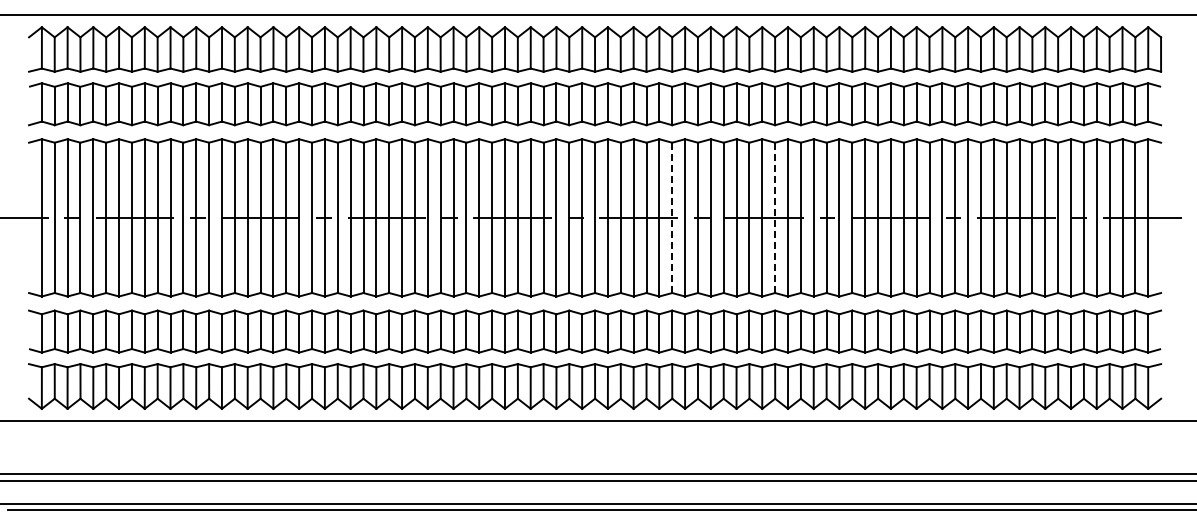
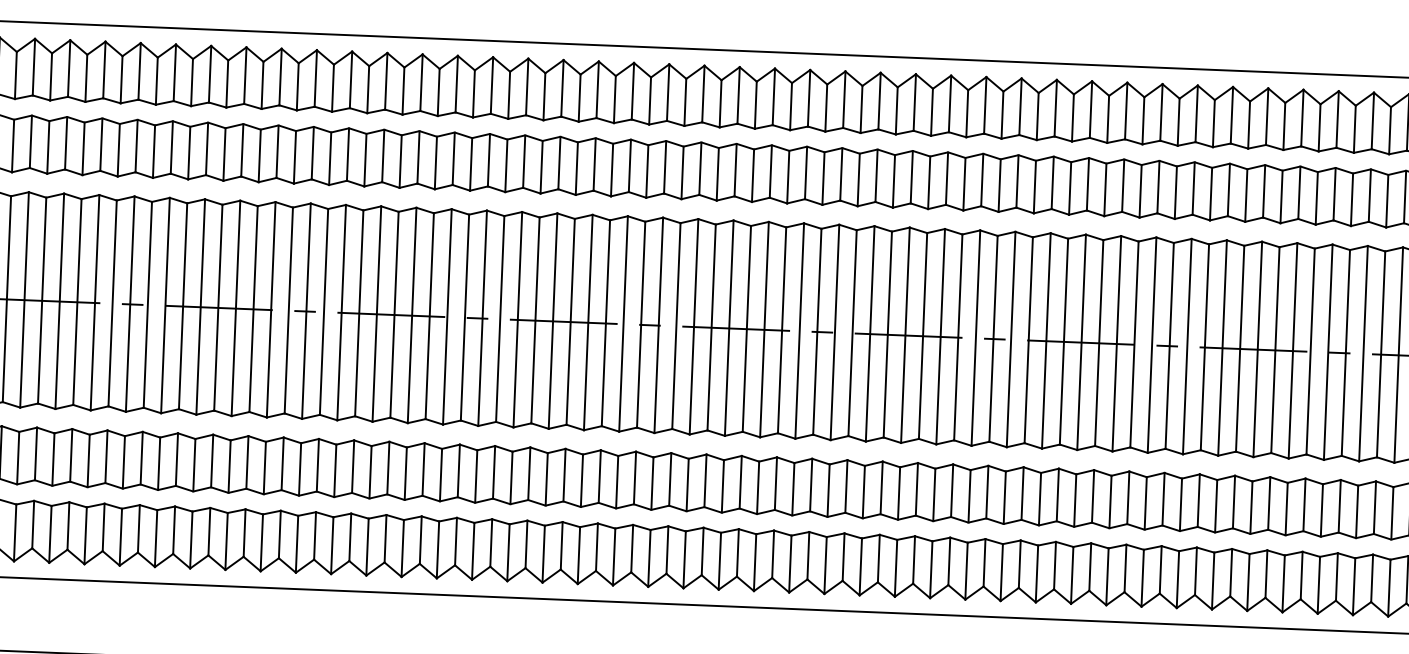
line: (672, 217) -> (782, 329), dashed -> solid
line: (775, 217) -> (923, 335), dashed -> solid

